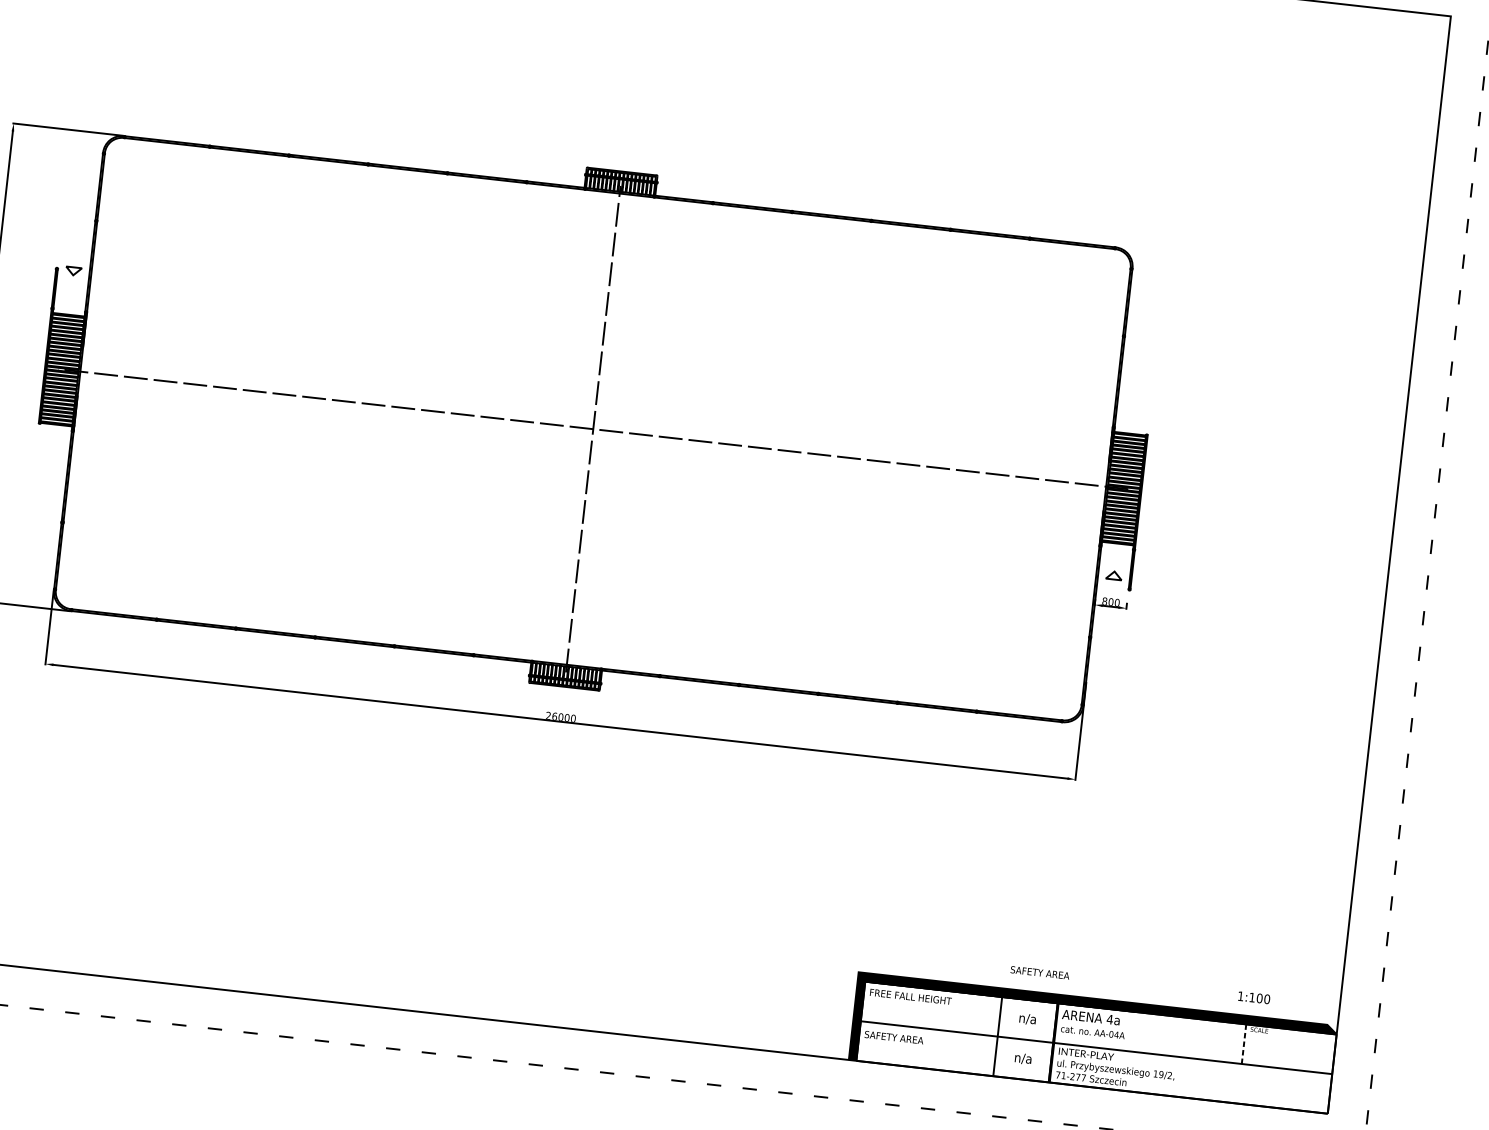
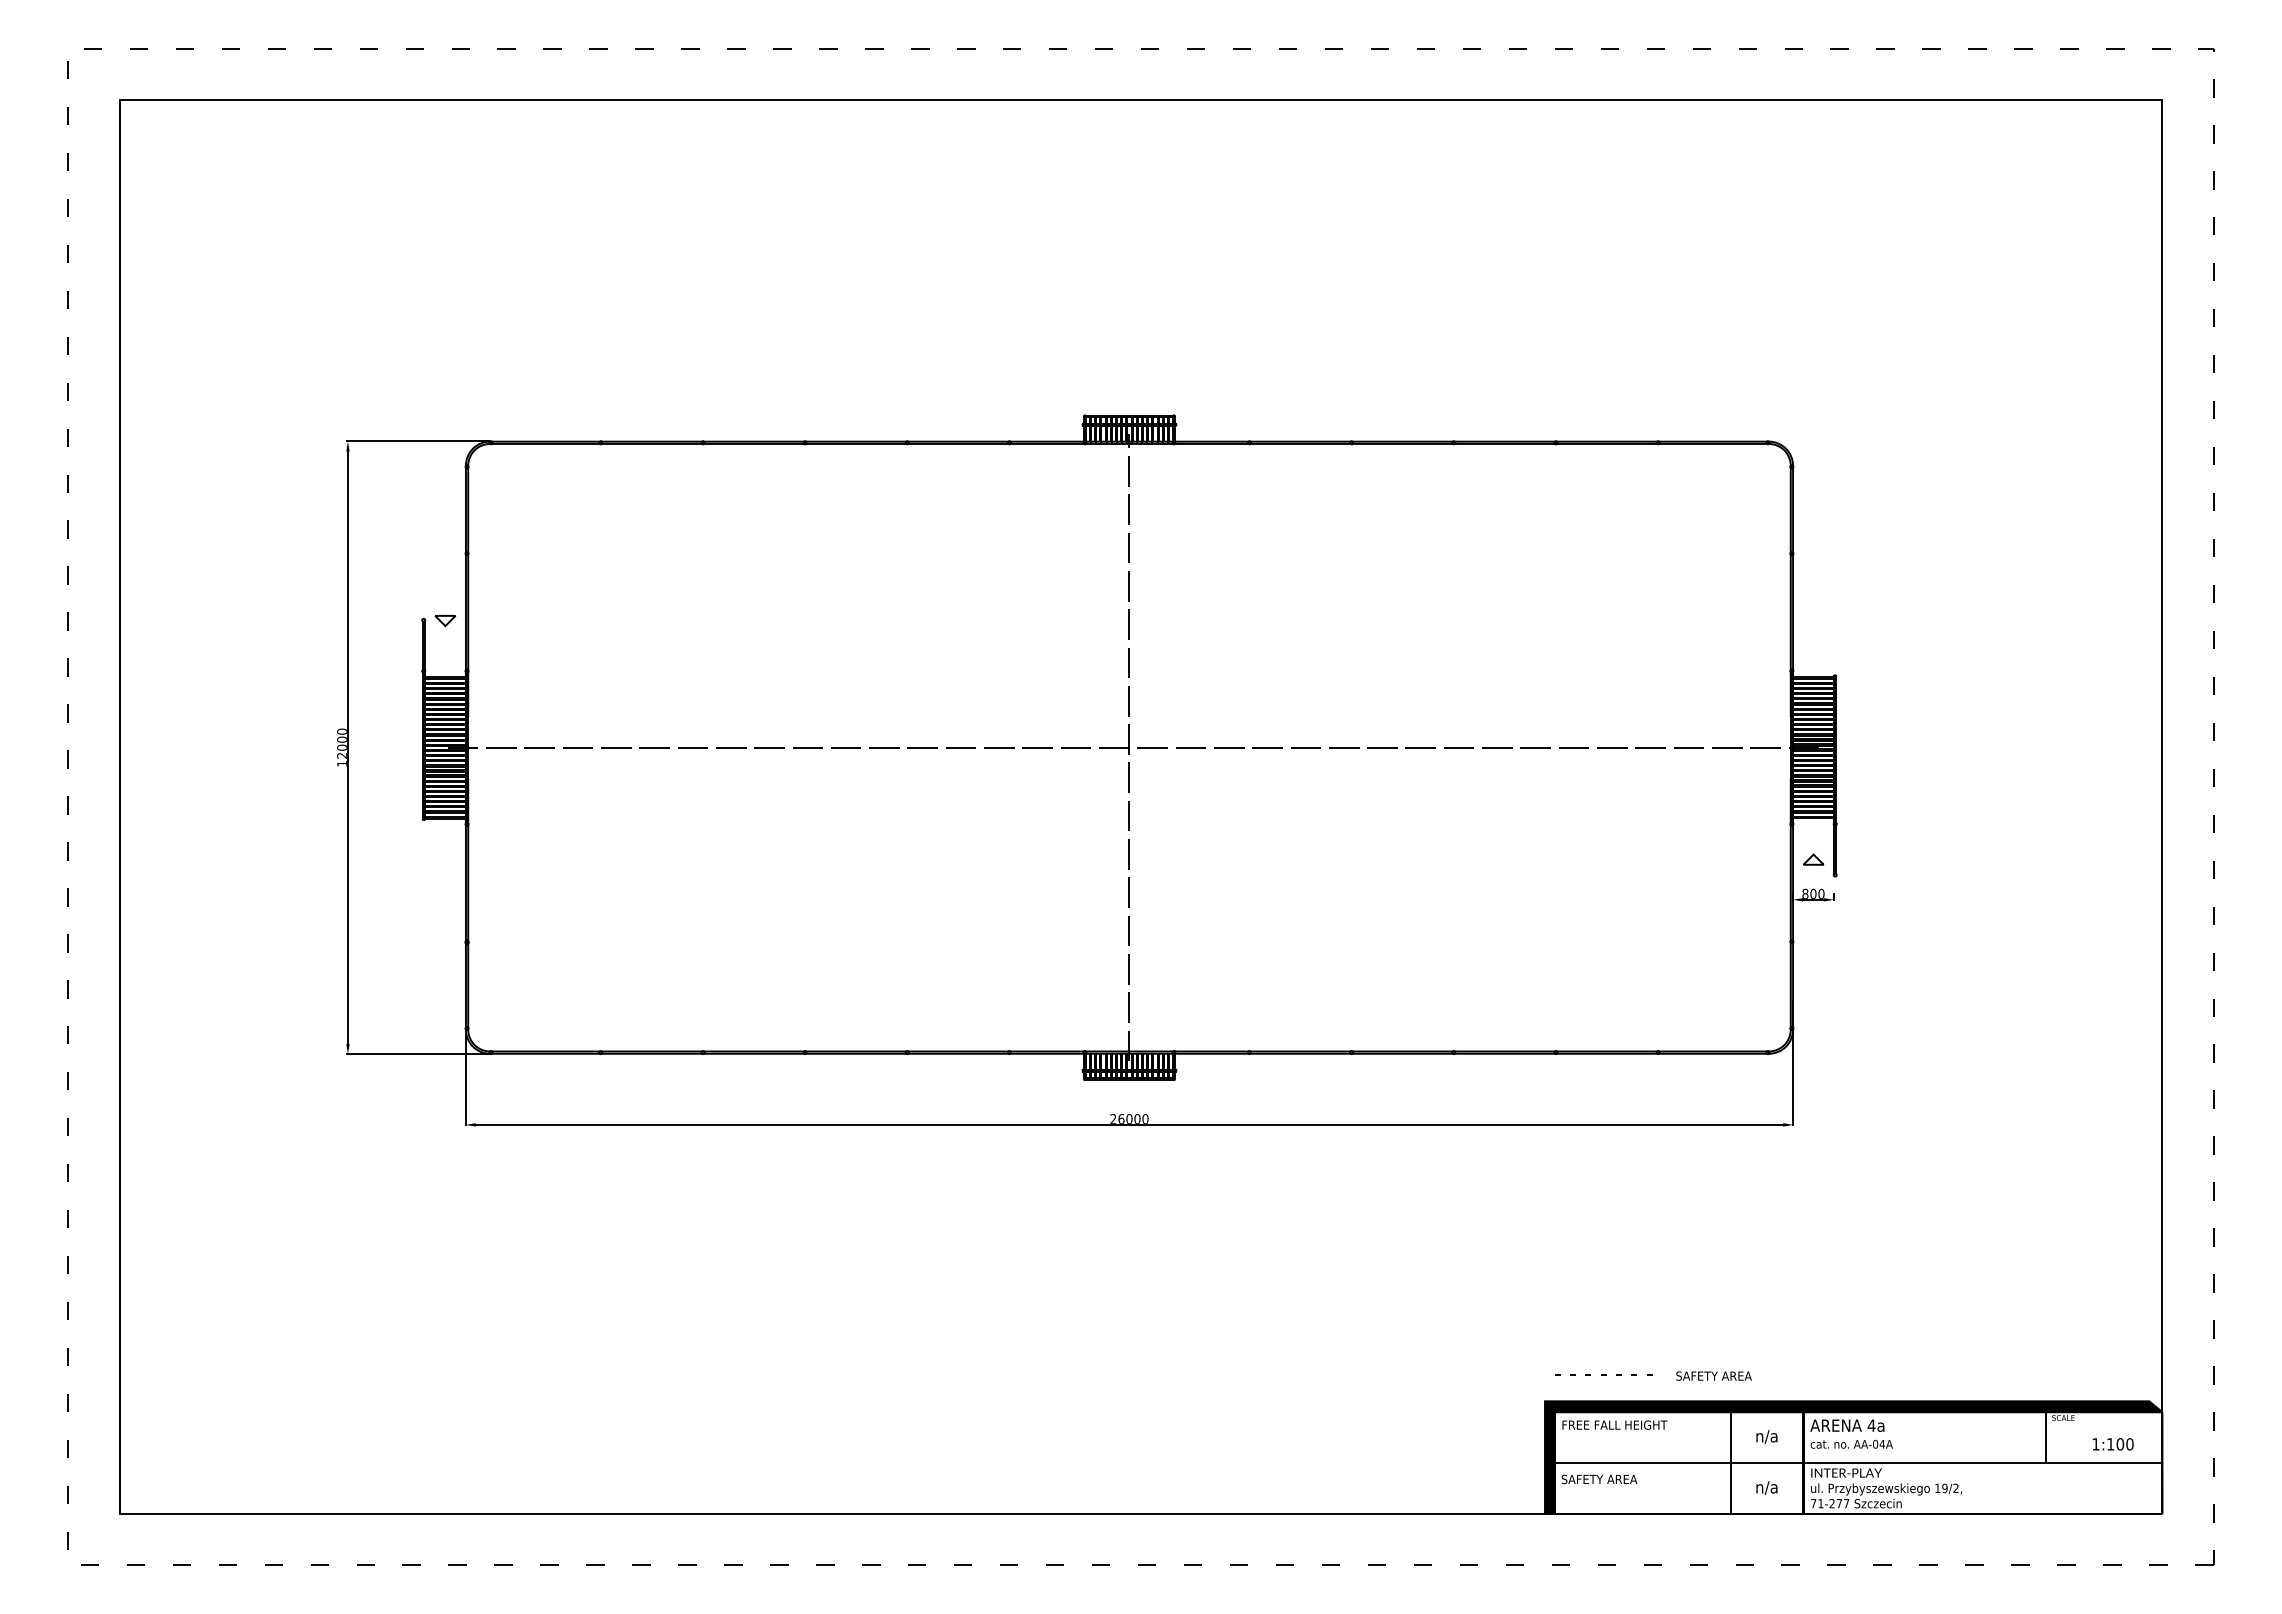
line: (906, 956) -> (1603, 1374), added
text: (1039, 972) -> (1713, 1375), moved
text: (1254, 997) -> (2113, 1444), moved
line: (1243, 1043) -> (2045, 1437), dashed -> solid

